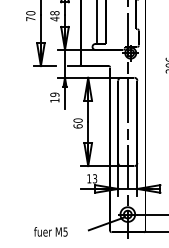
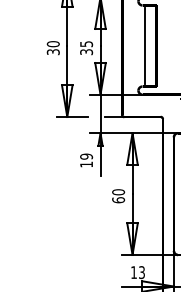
text: (54, 16) -> (86, 48), 48 -> 35
text: (30, 19) -> (52, 52), 70 -> 30

